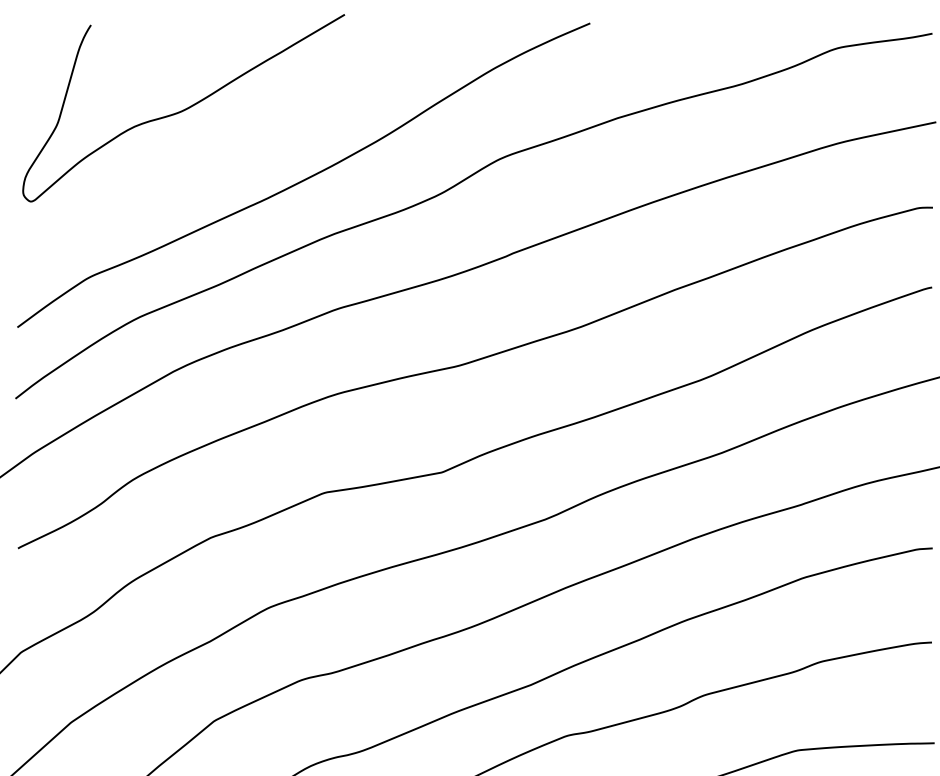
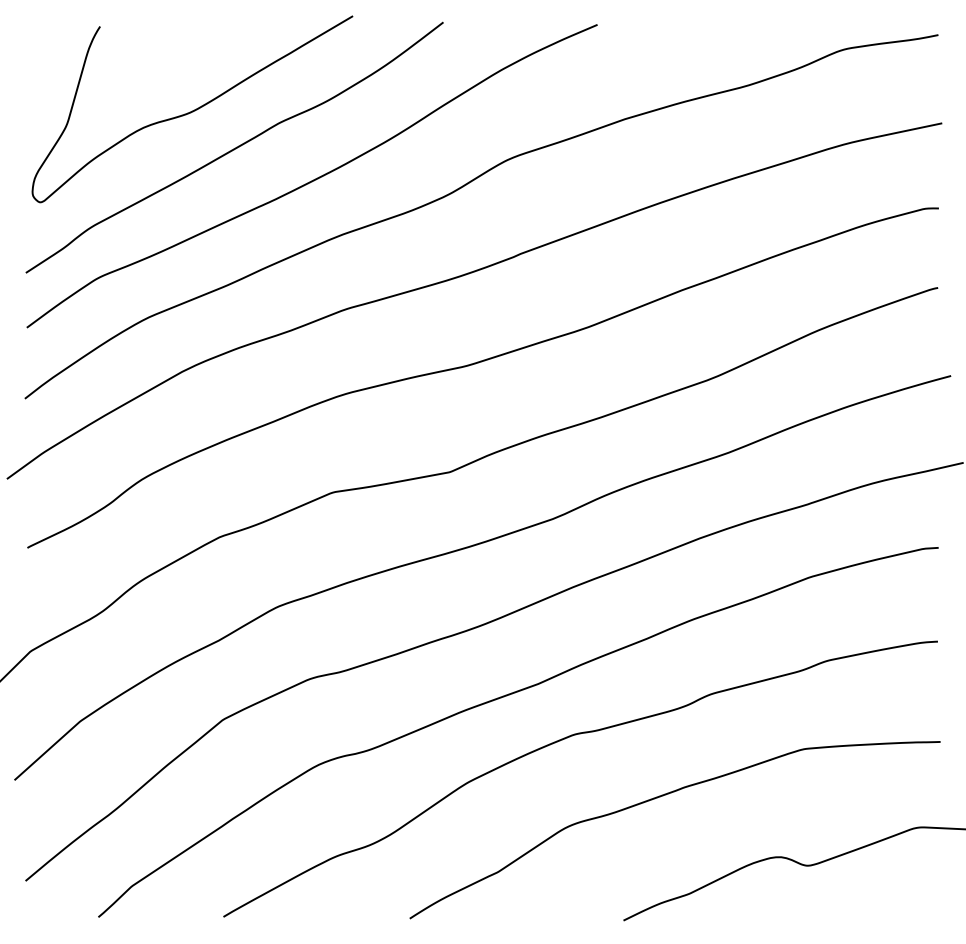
curve: (226, 146) -> (235, 147), added

